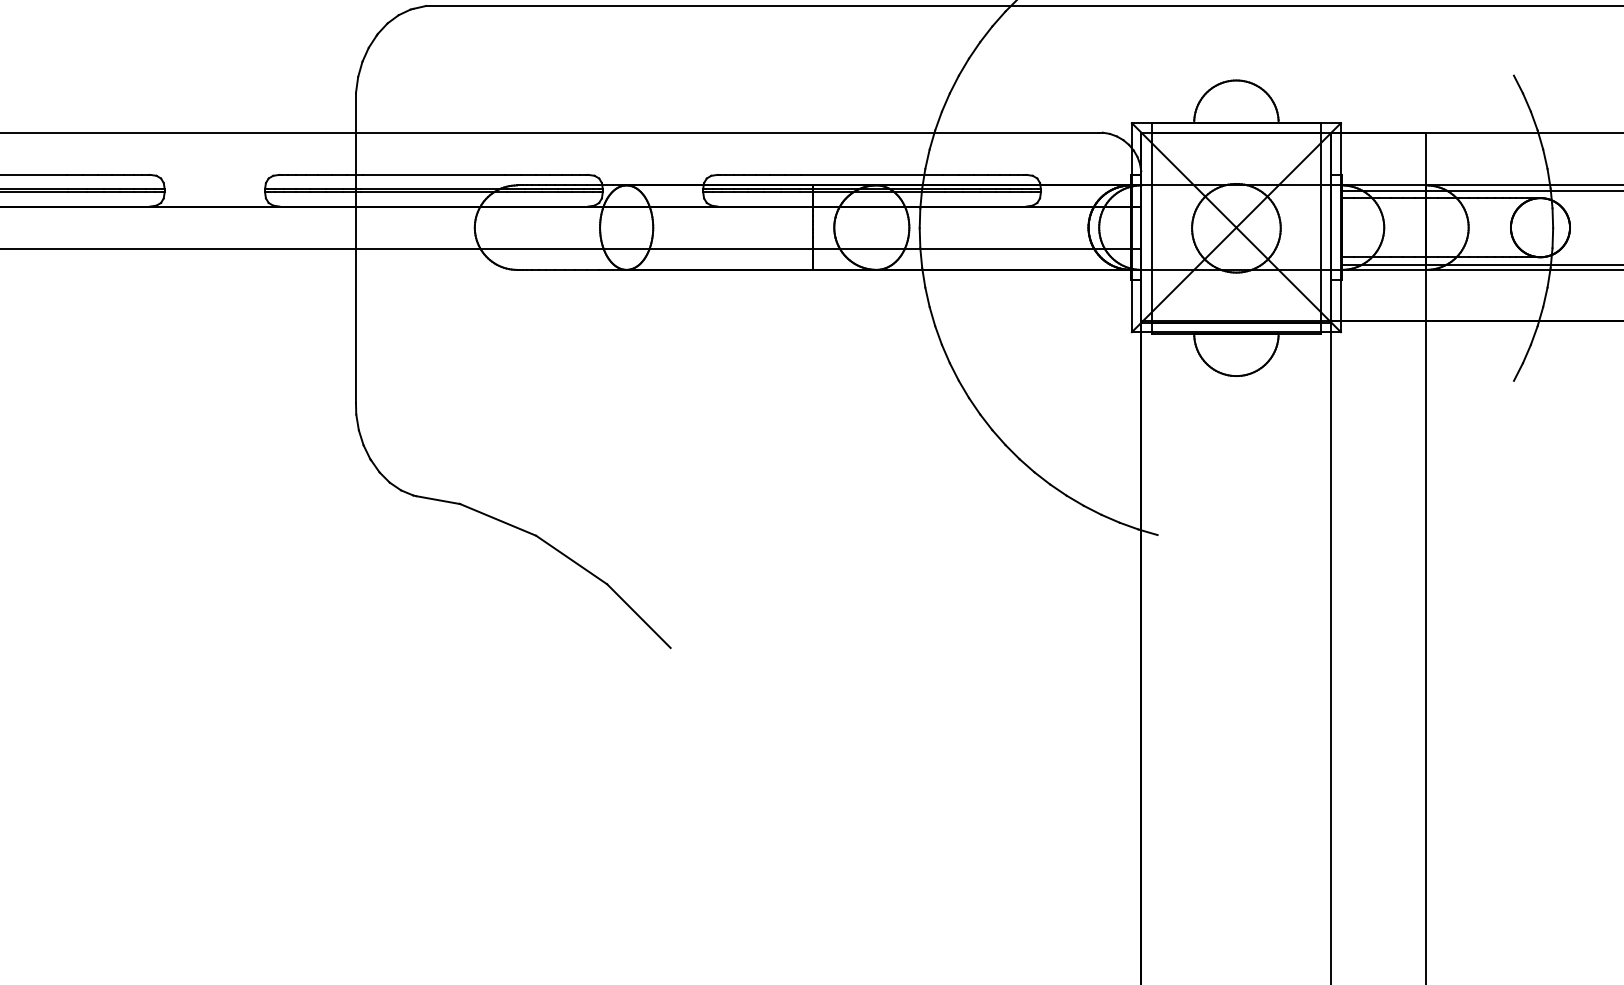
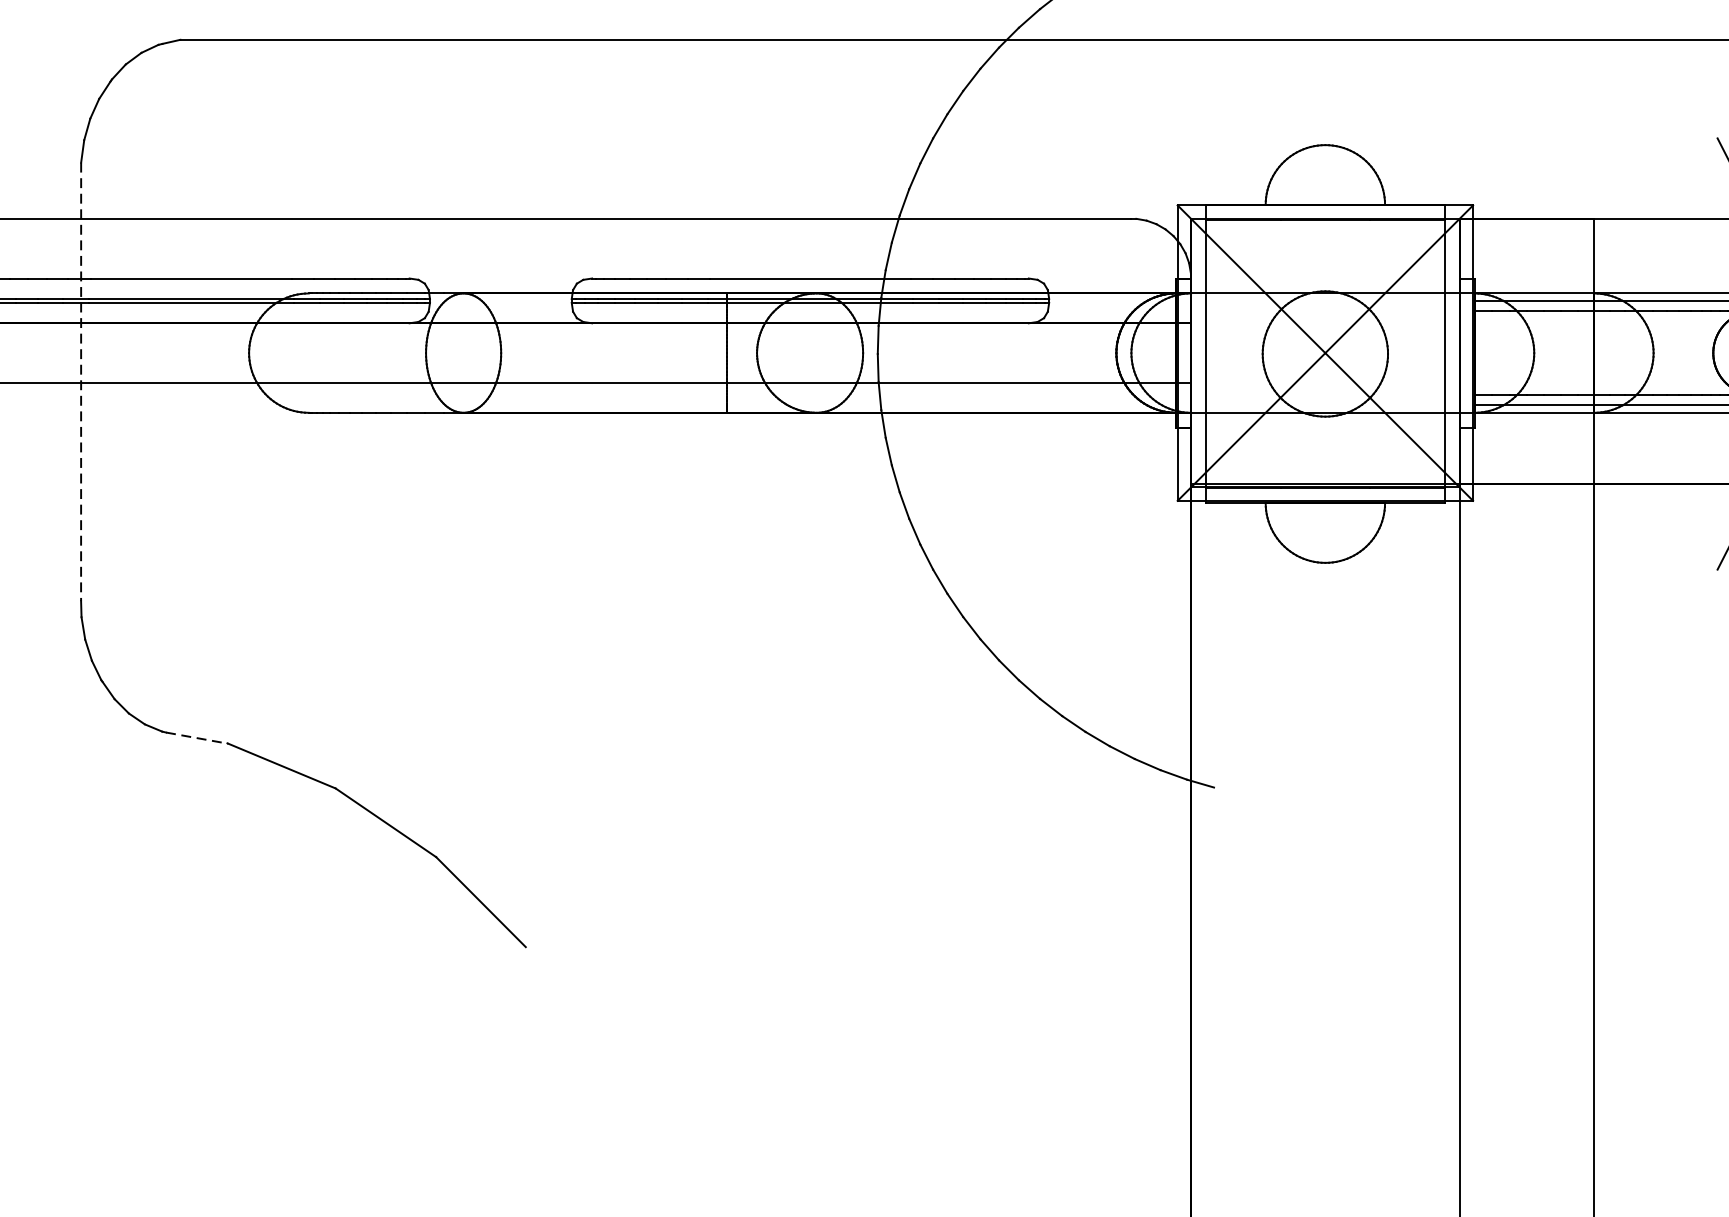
line: (355, 248) -> (80, 382), solid -> dashed
line: (438, 500) -> (197, 738), solid -> dashed

